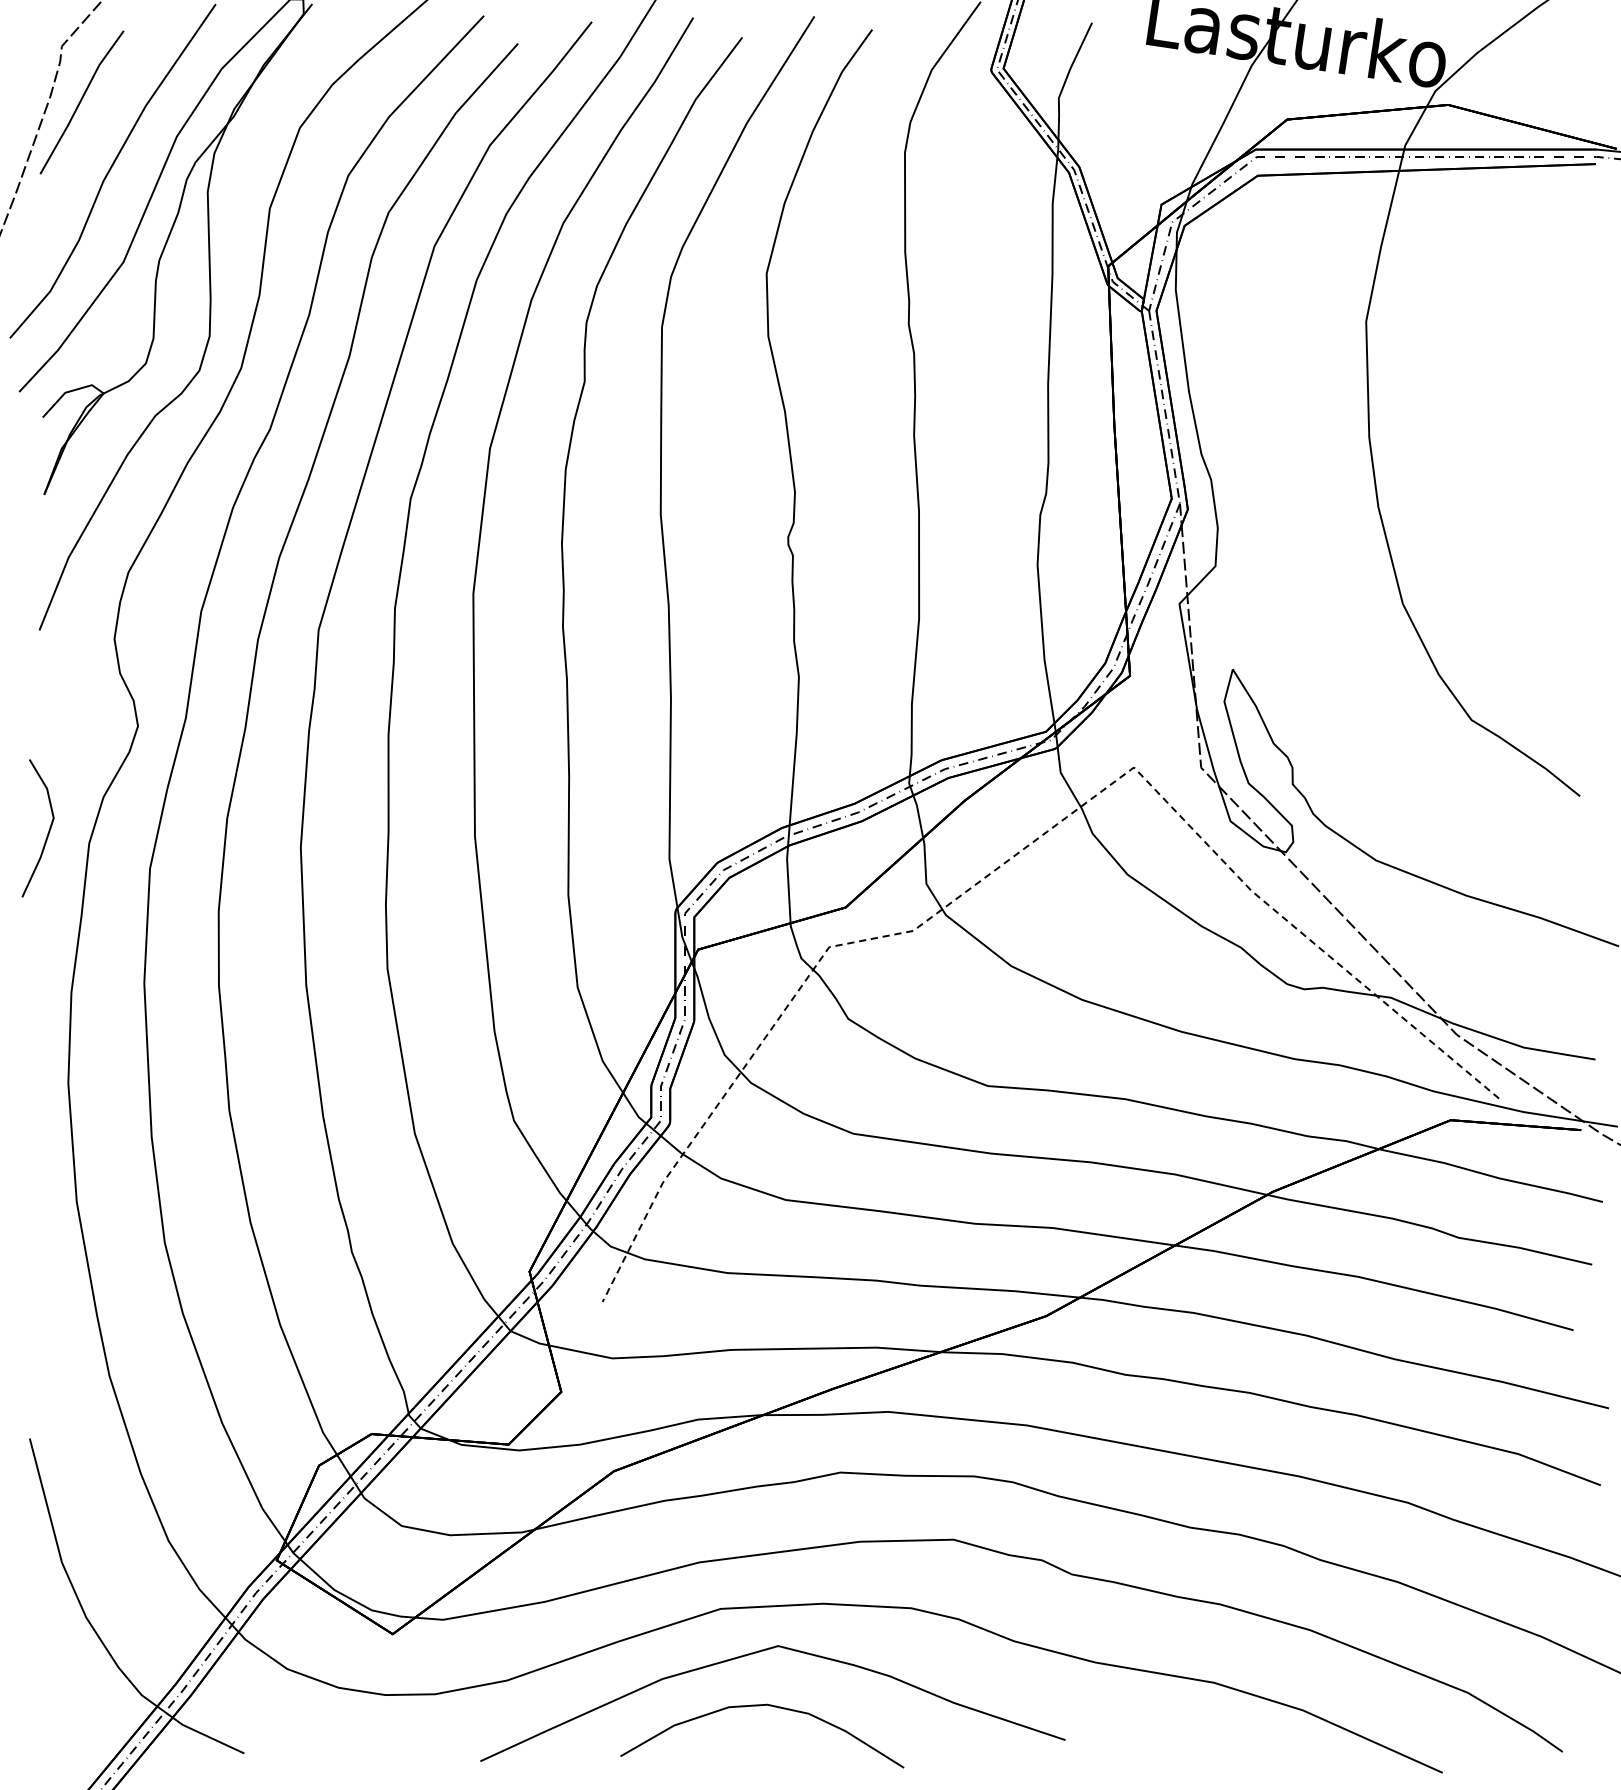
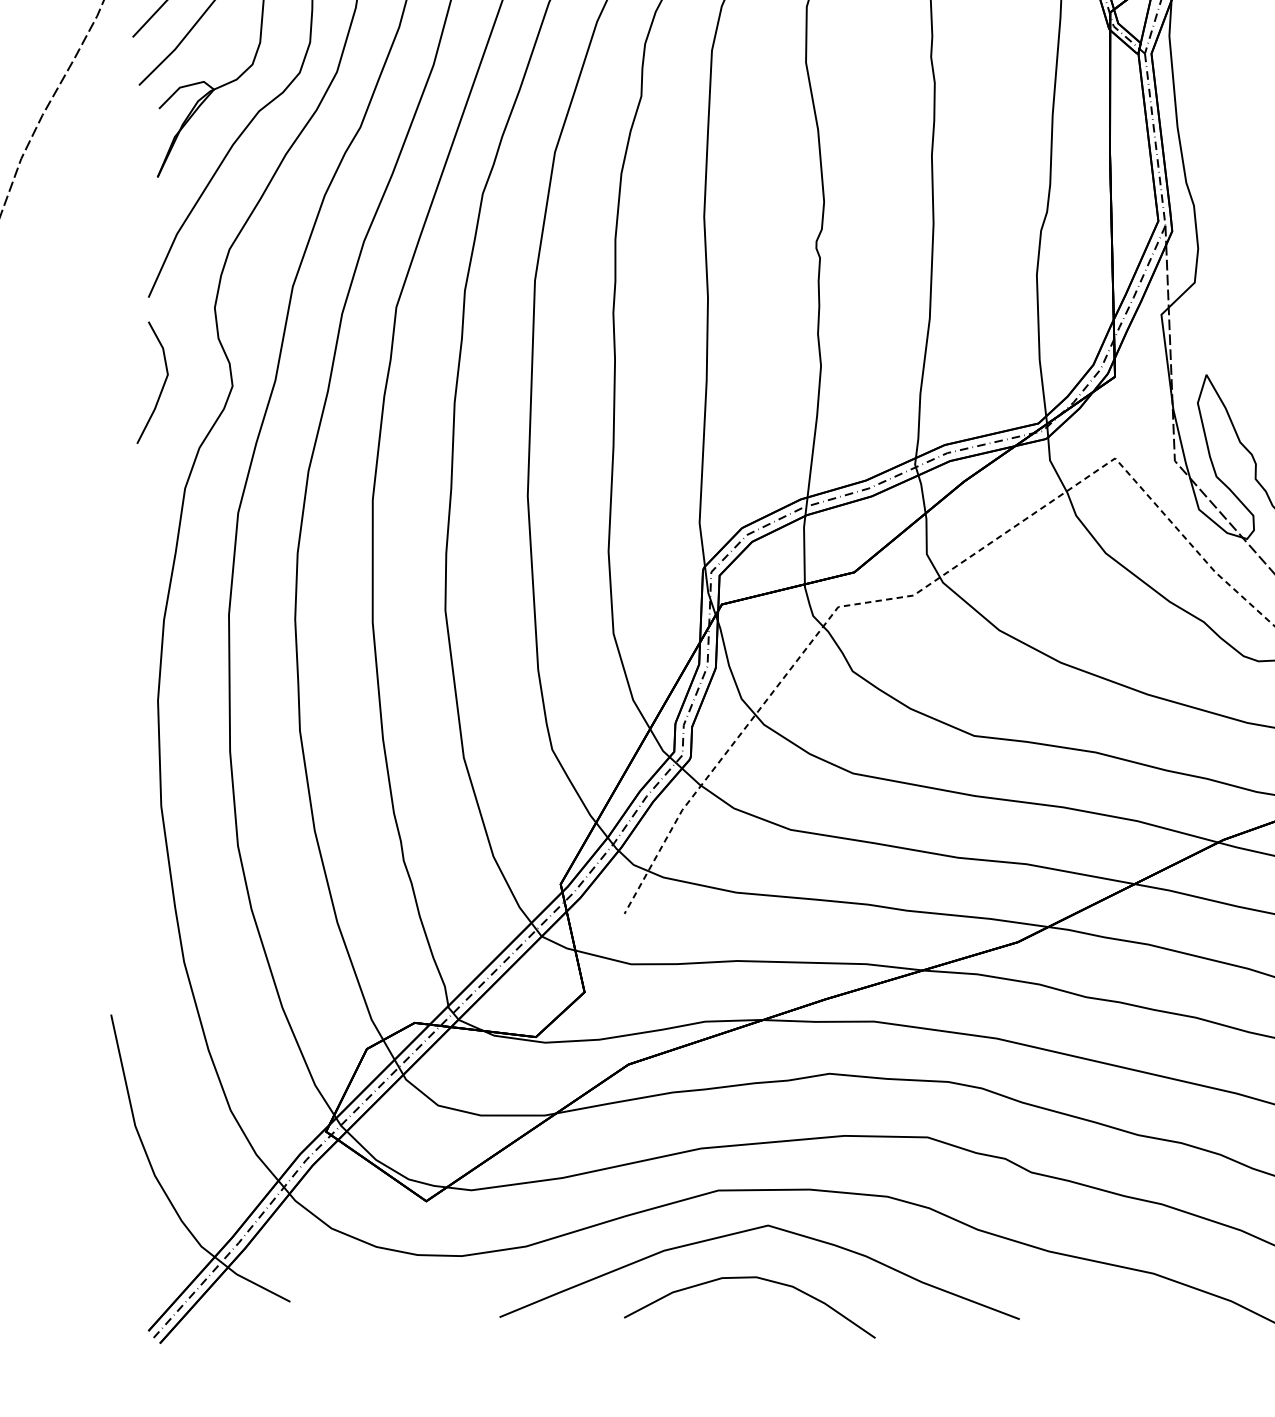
line: (48, 830) -> (162, 385), moved

